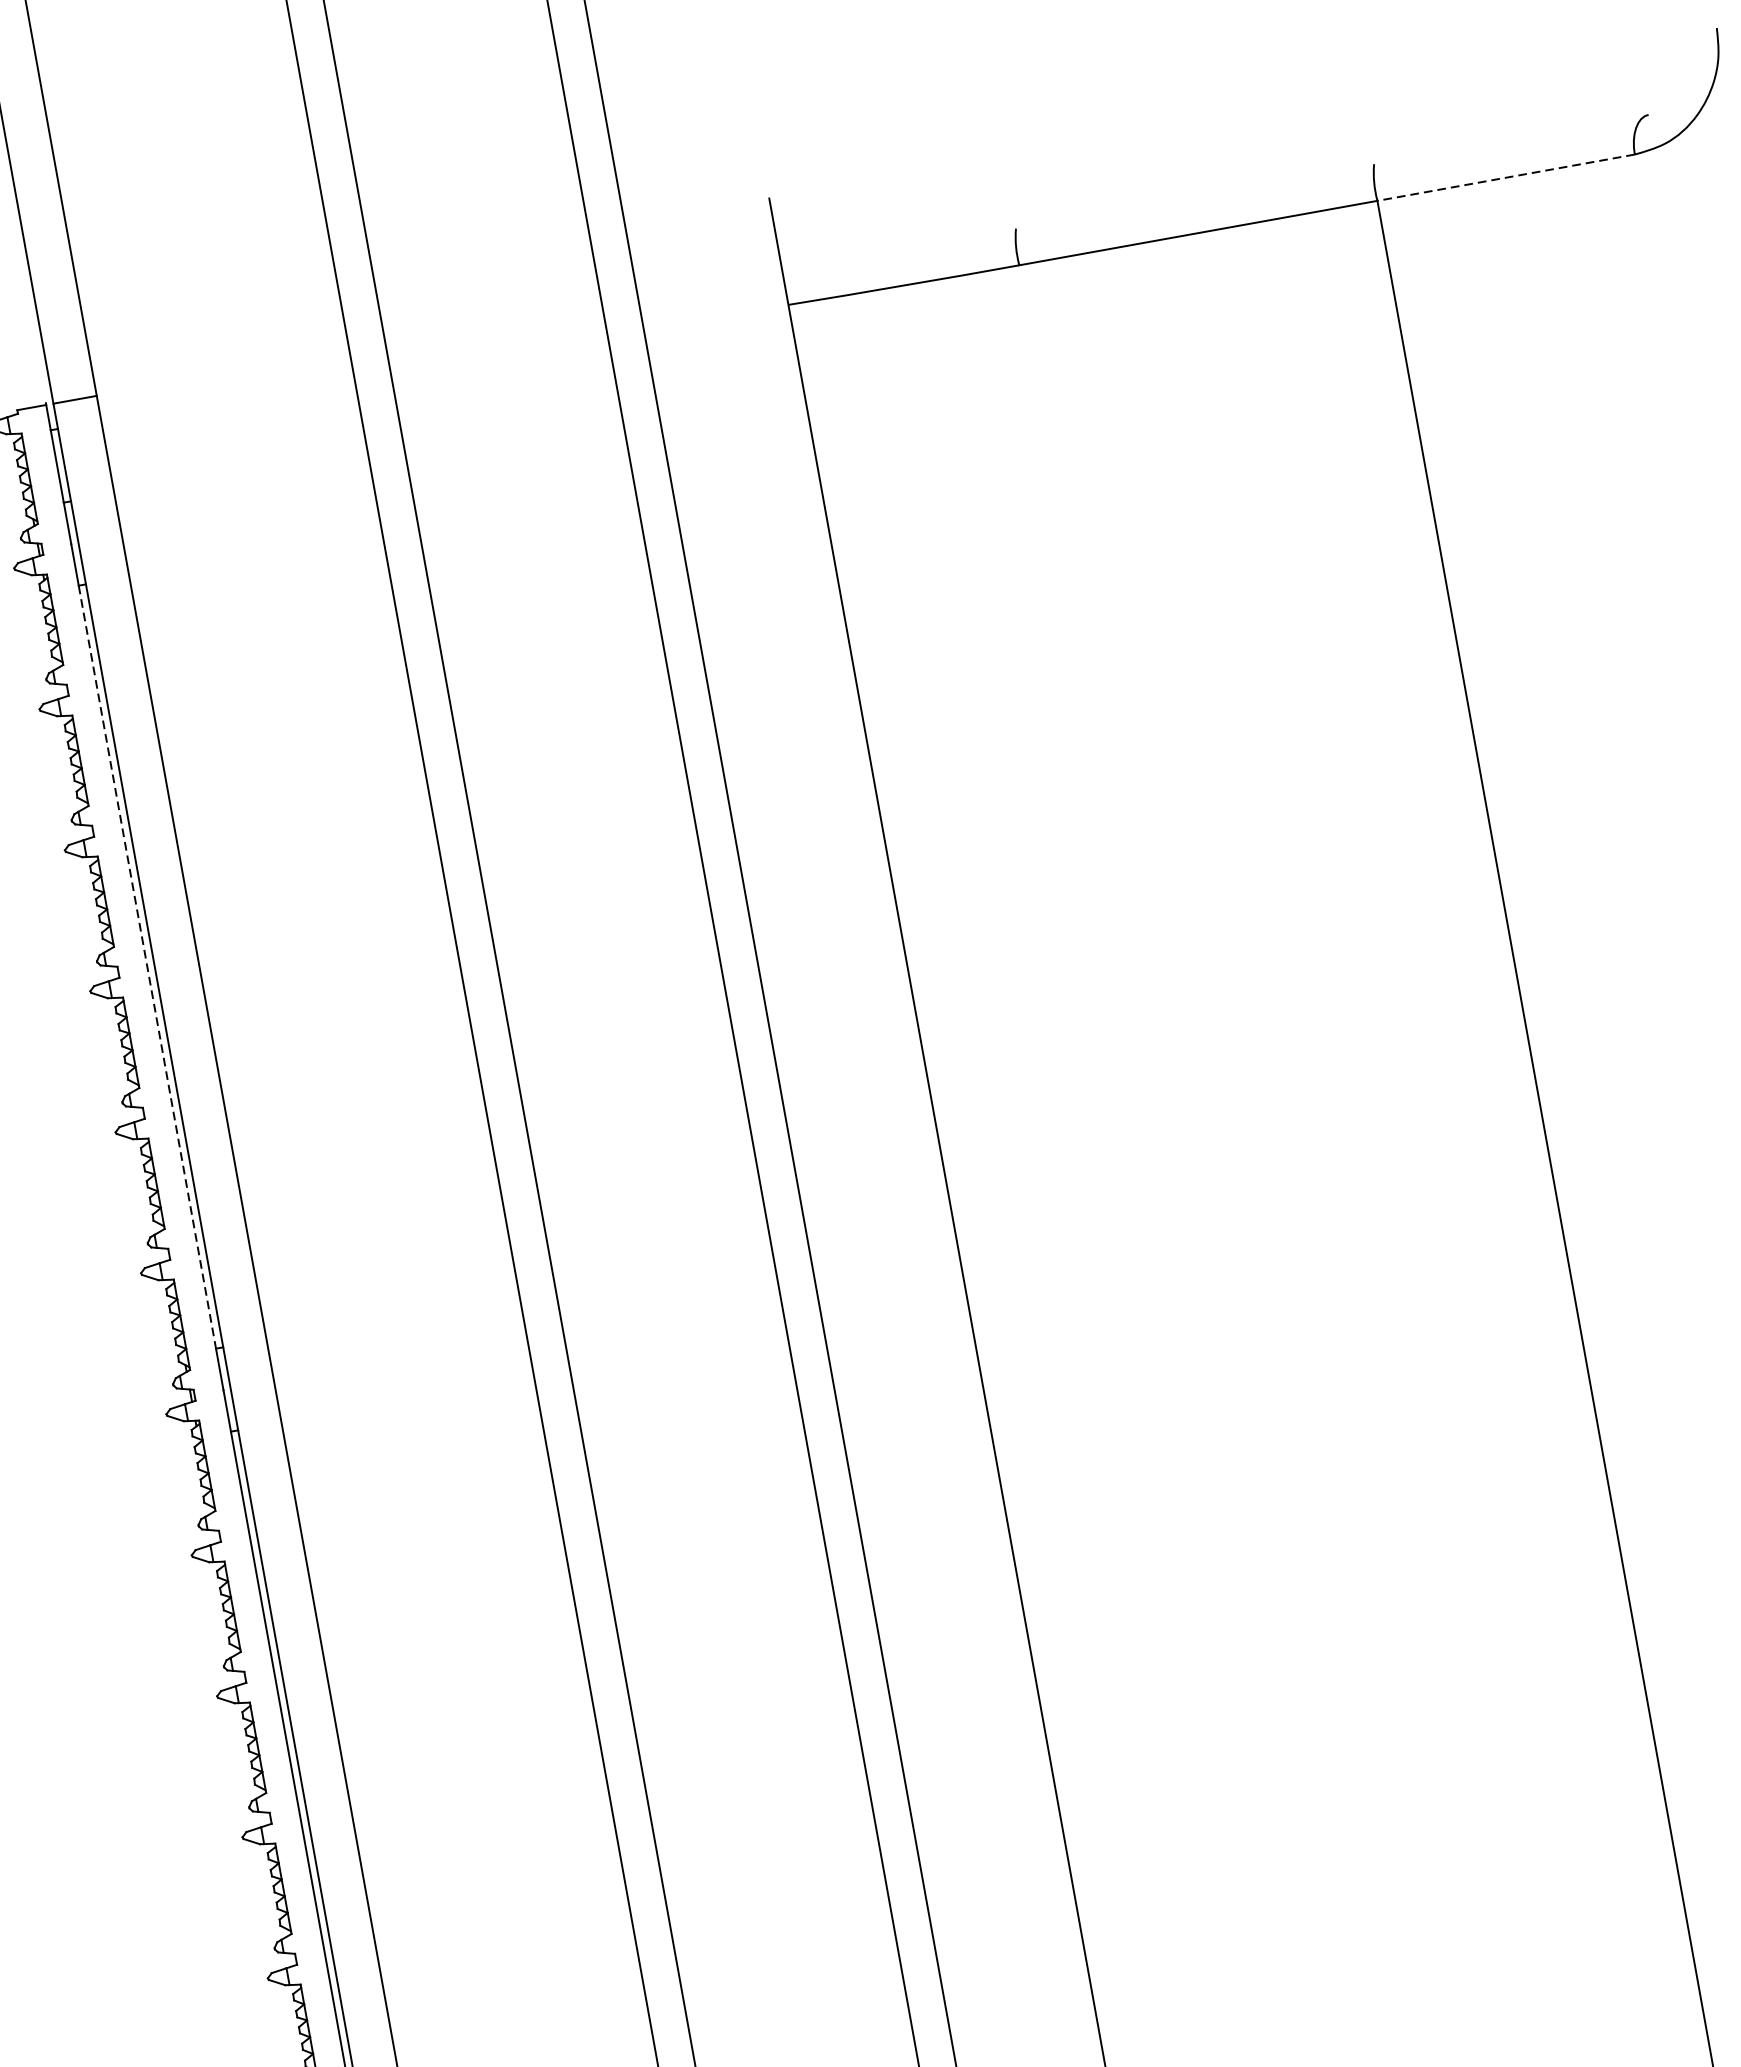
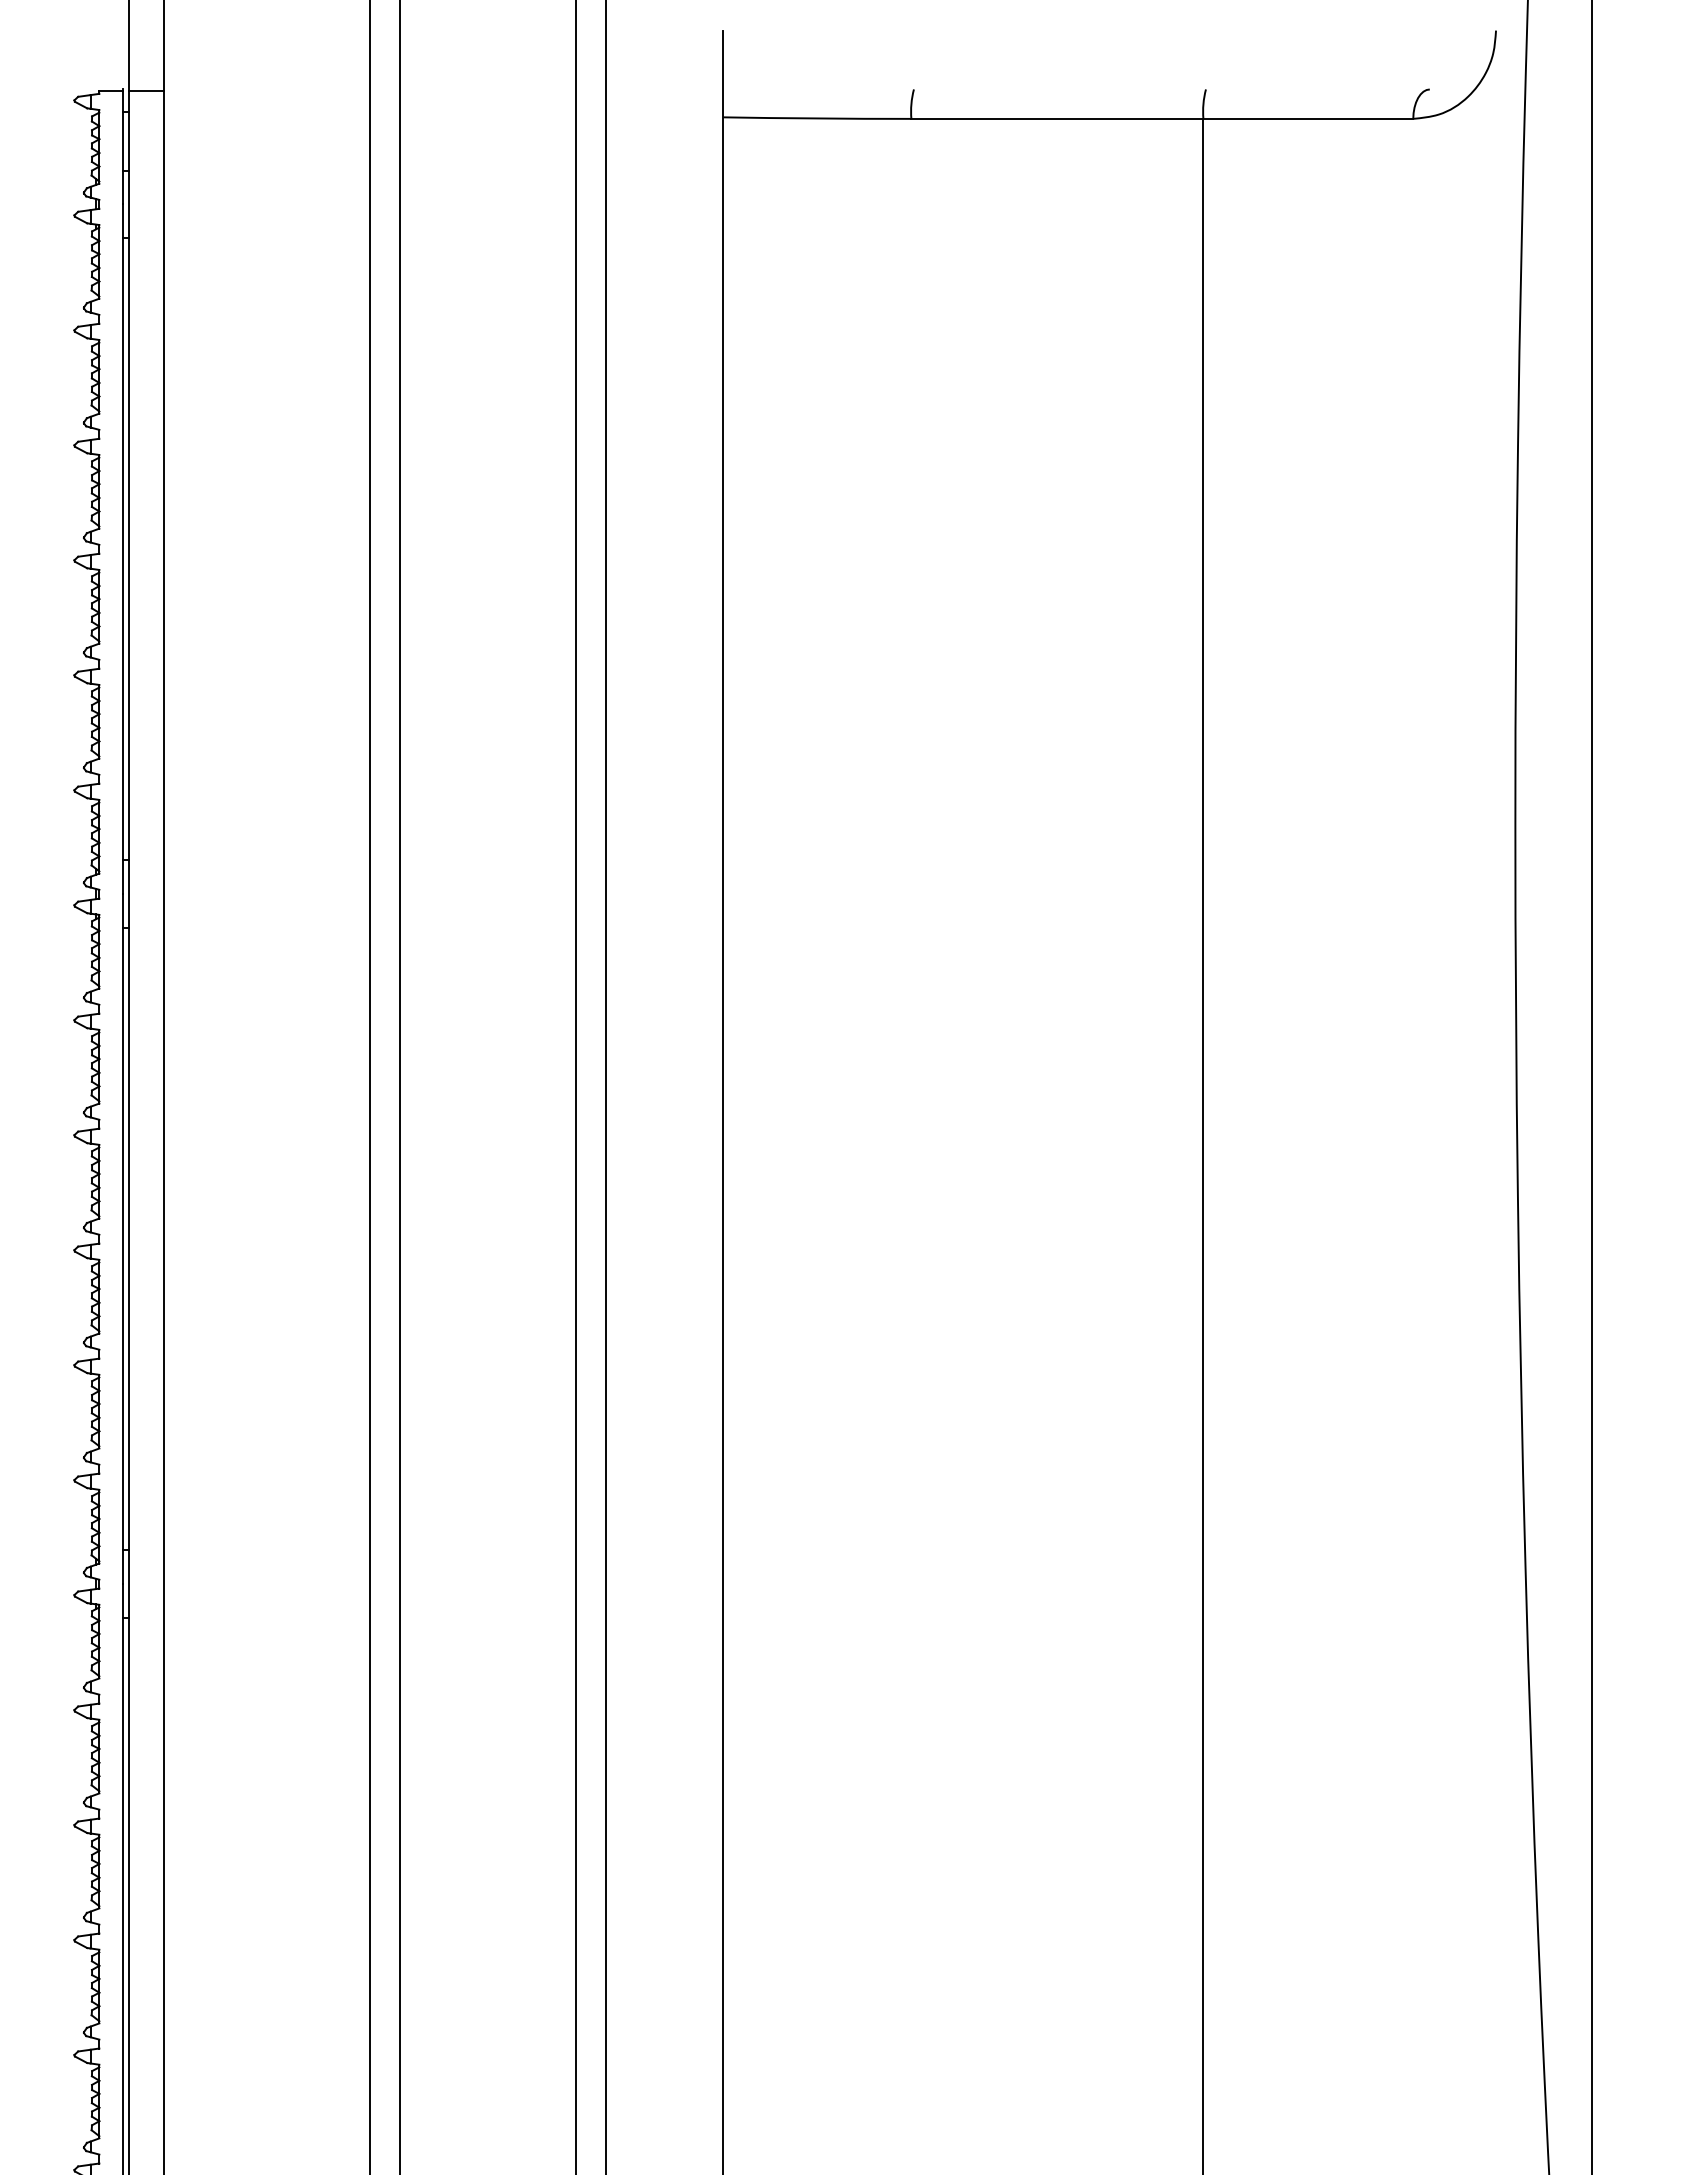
line: (1506, 177) -> (1308, 118), dashed -> solid
line: (146, 967) -> (122, 549), dashed -> solid

